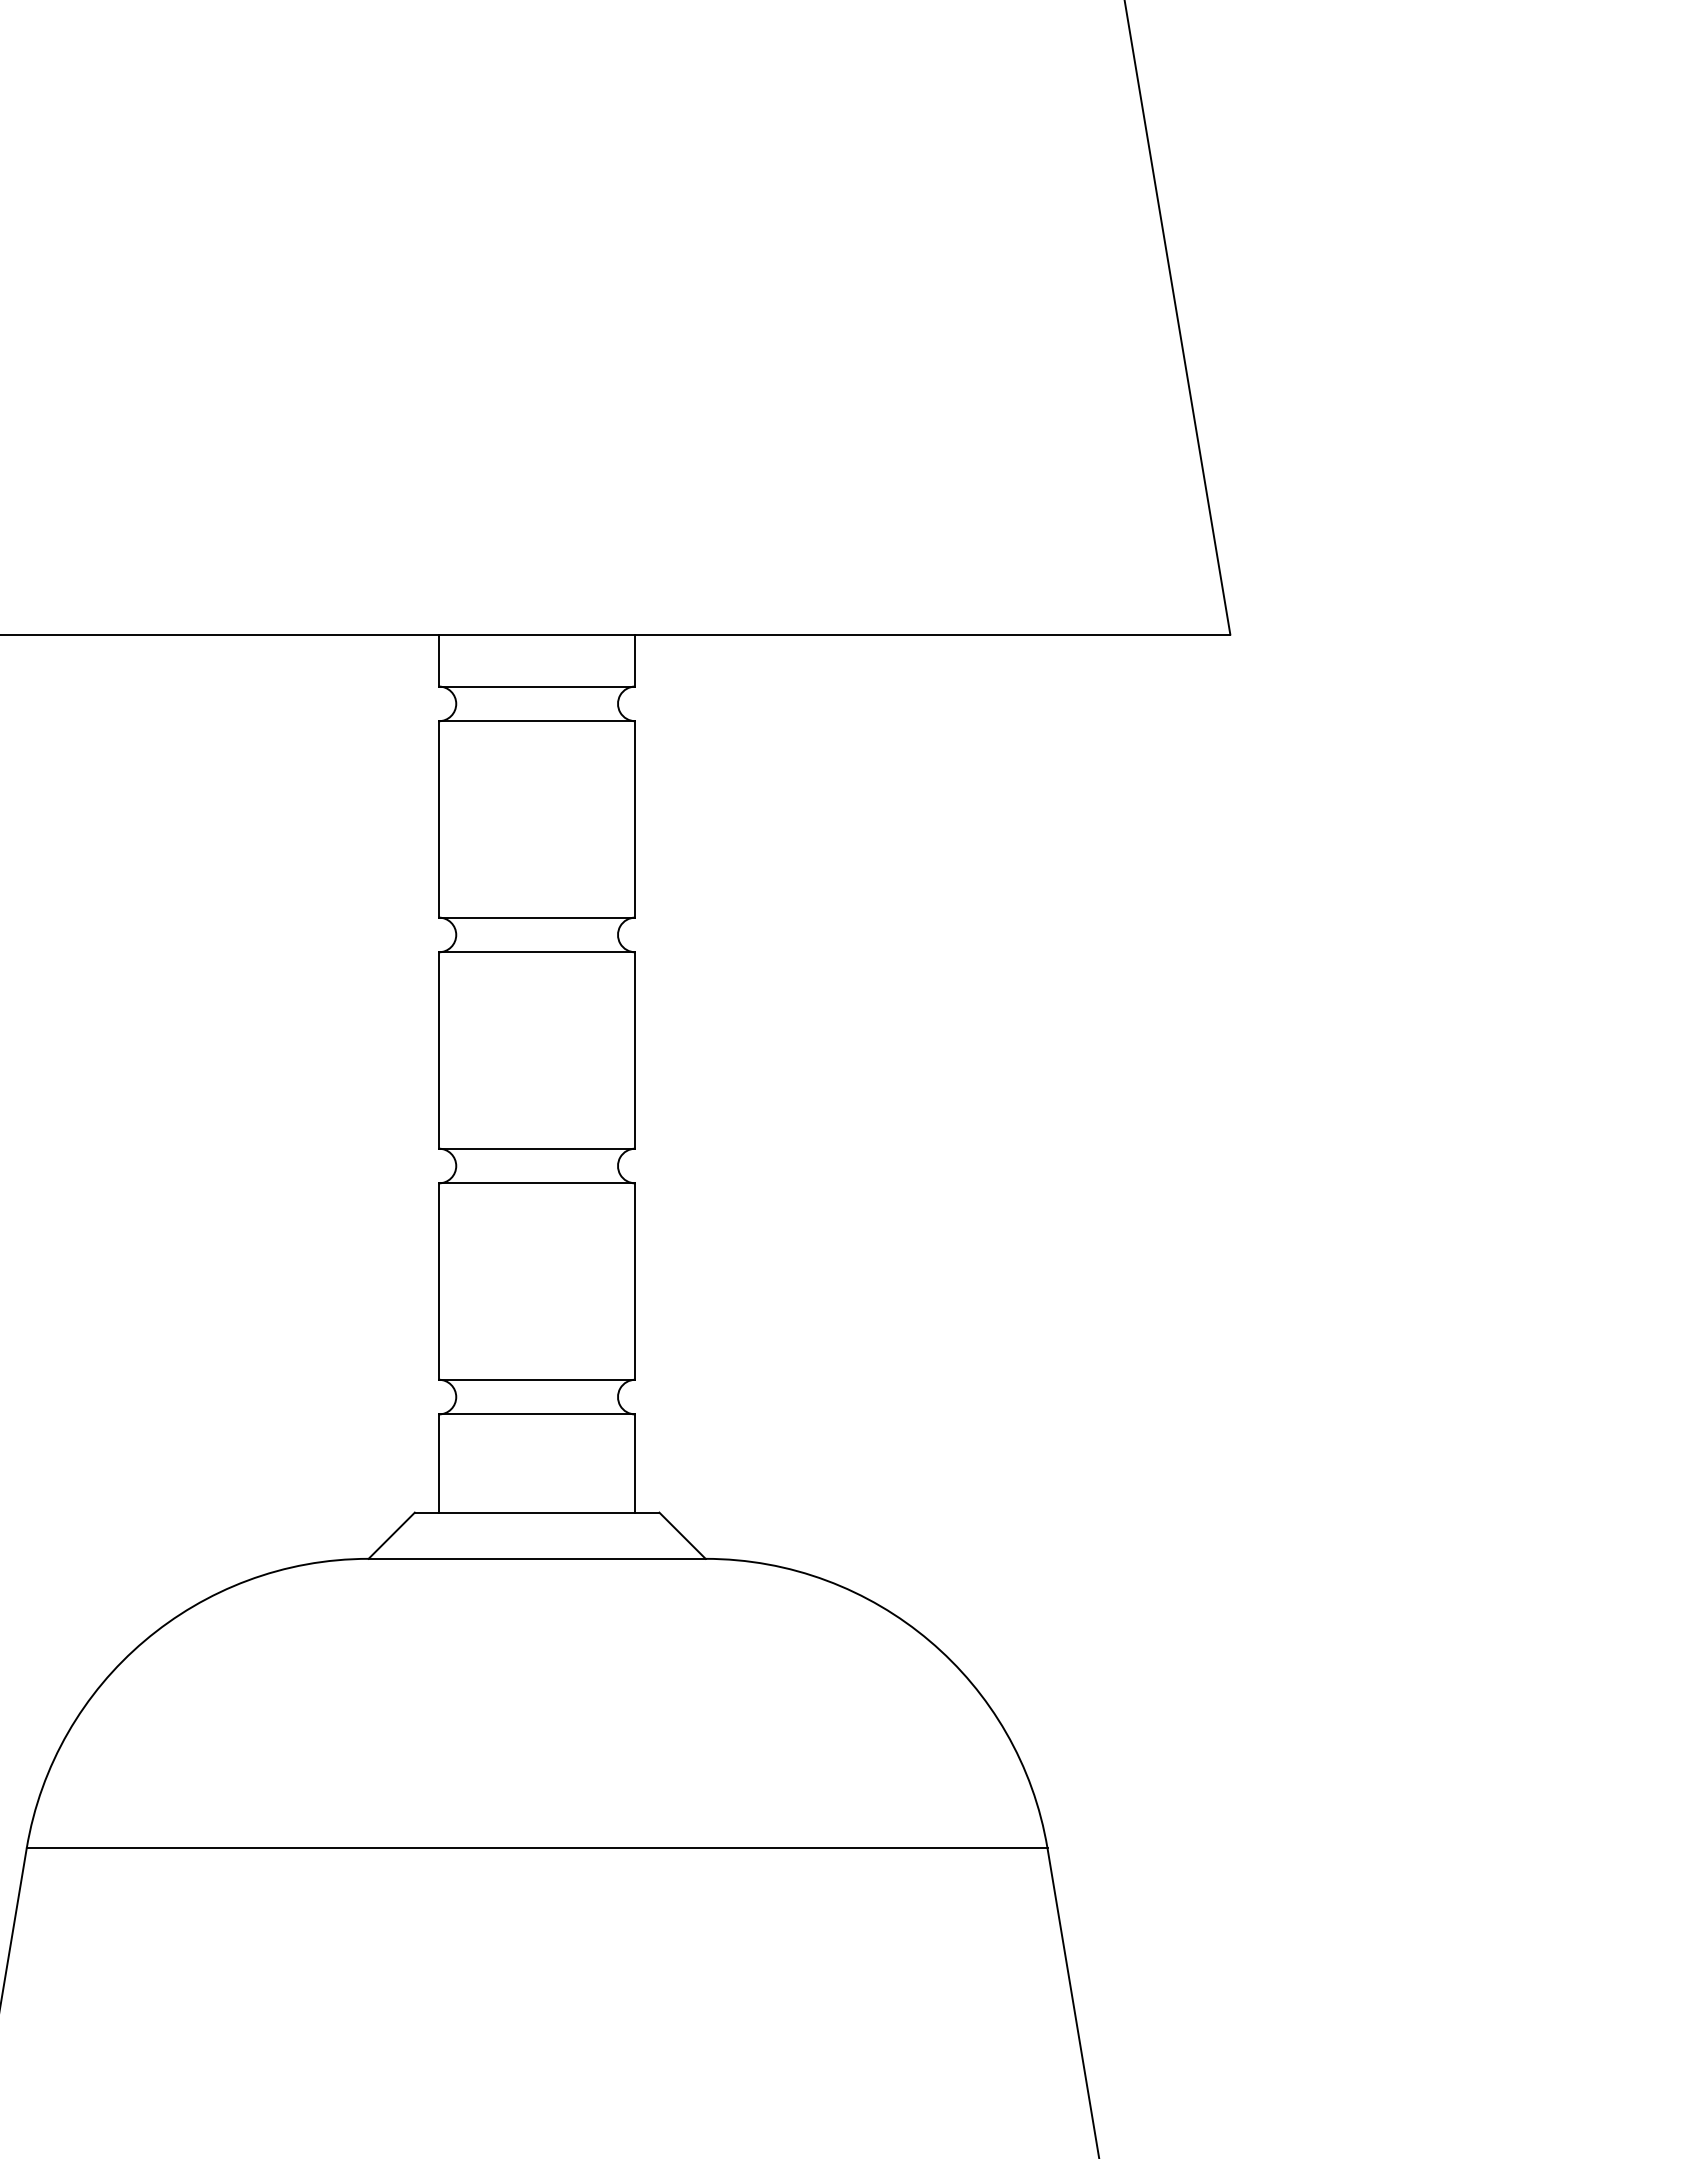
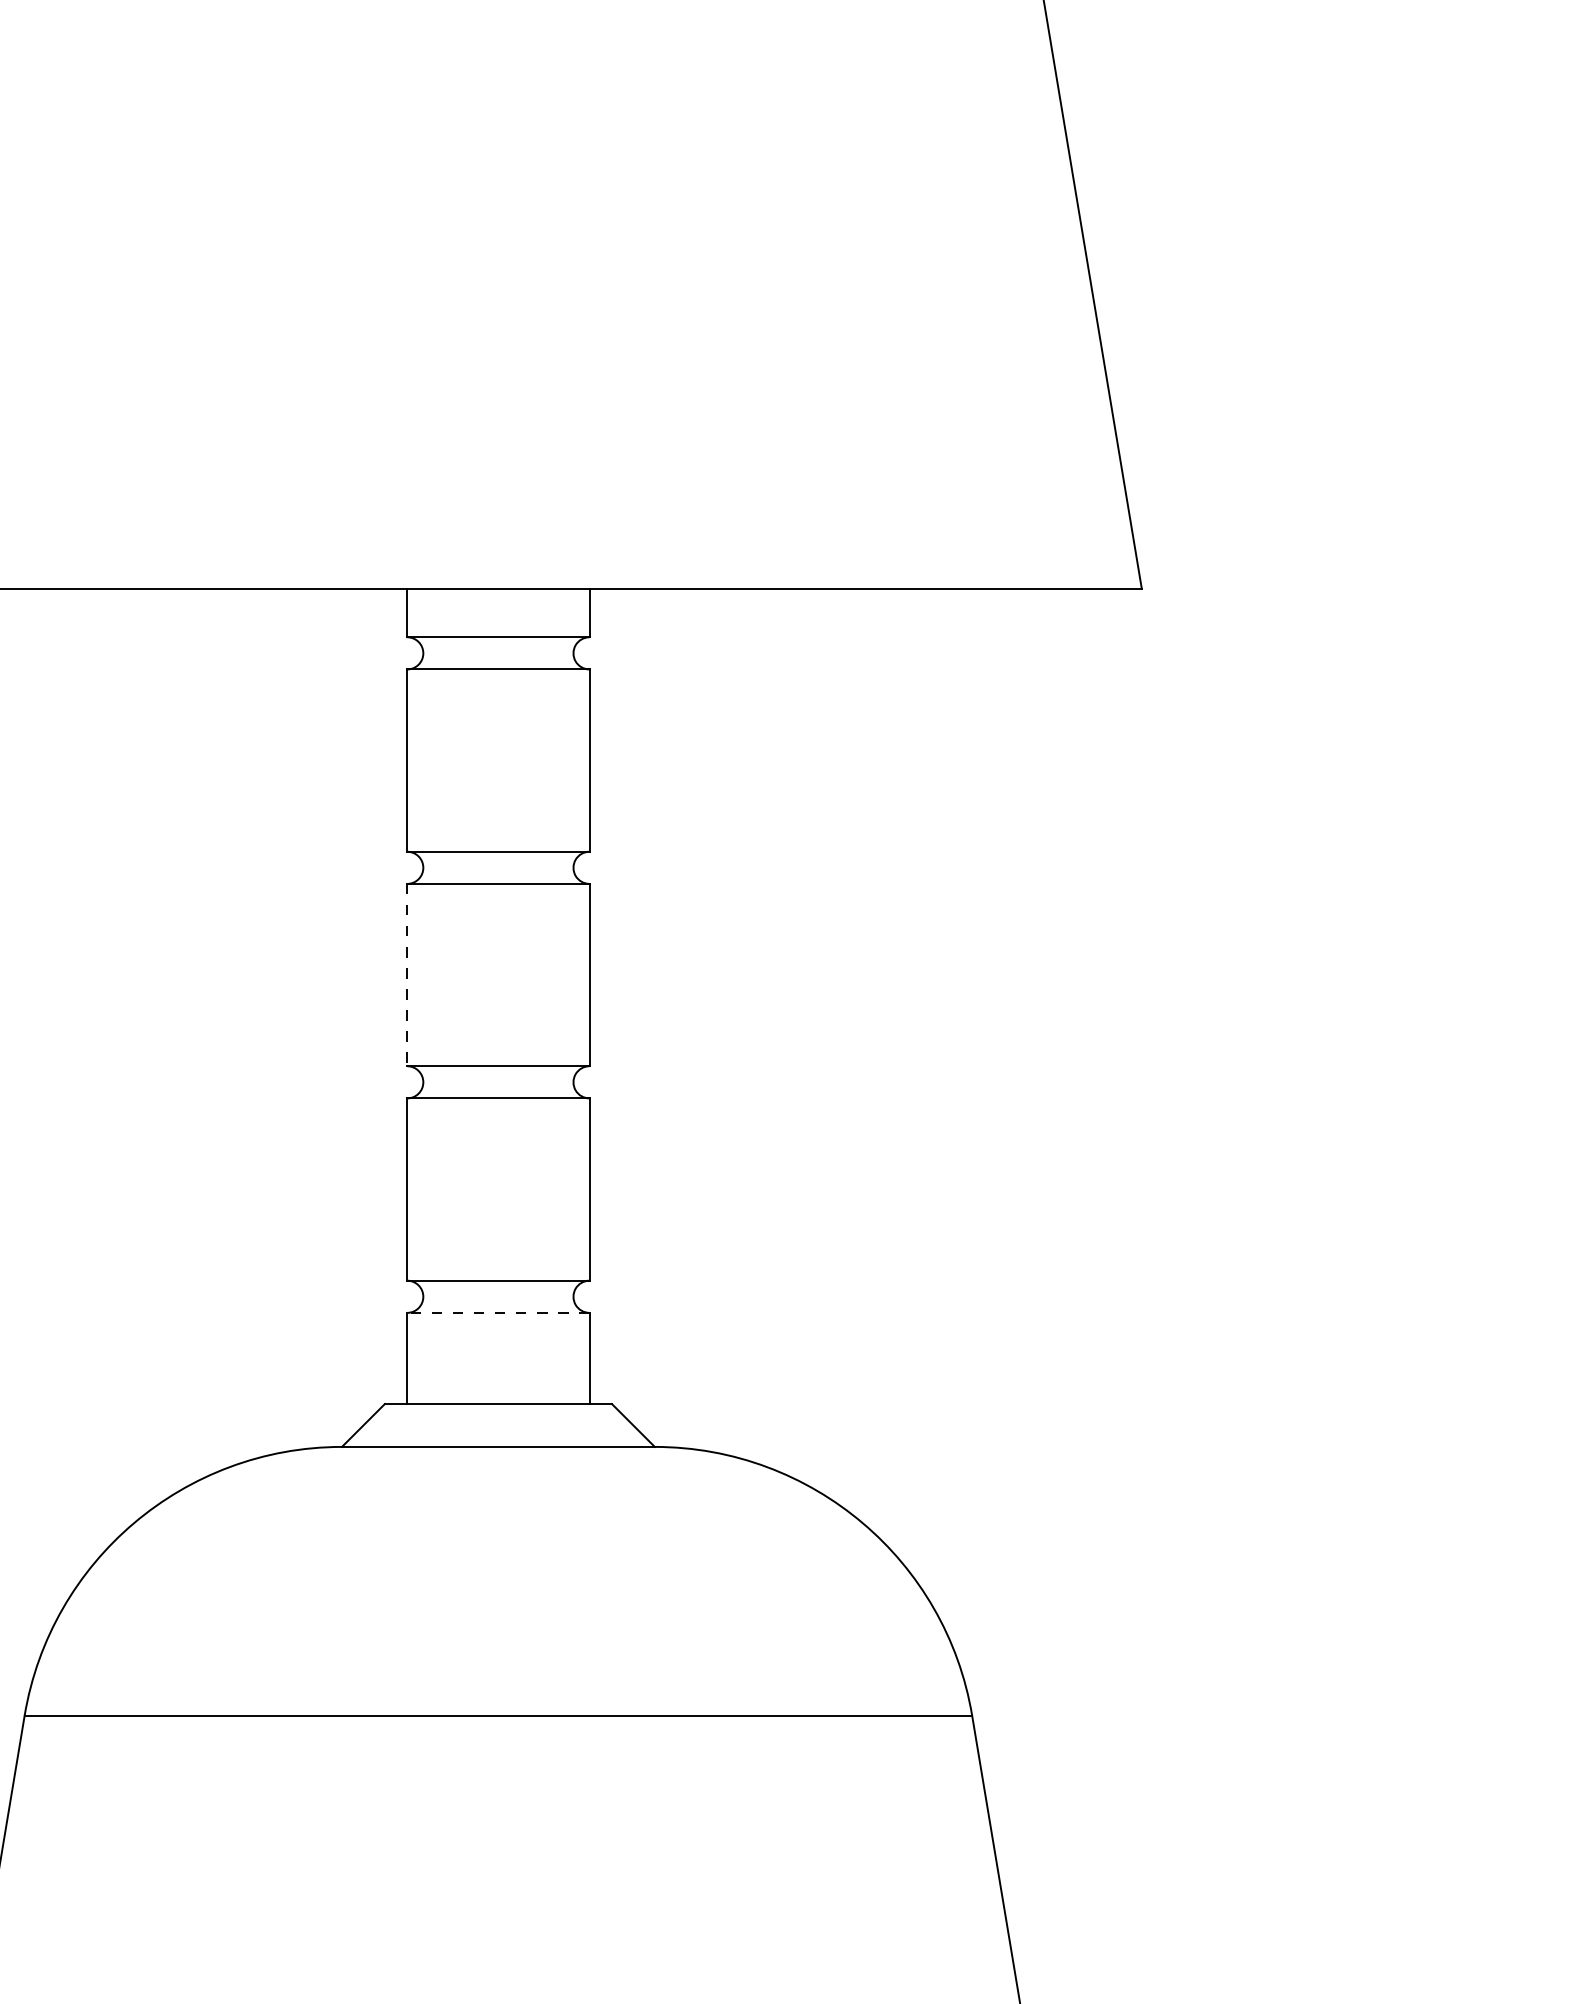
line: (438, 1051) -> (406, 976), solid -> dashed
line: (536, 1414) -> (497, 1312), solid -> dashed

